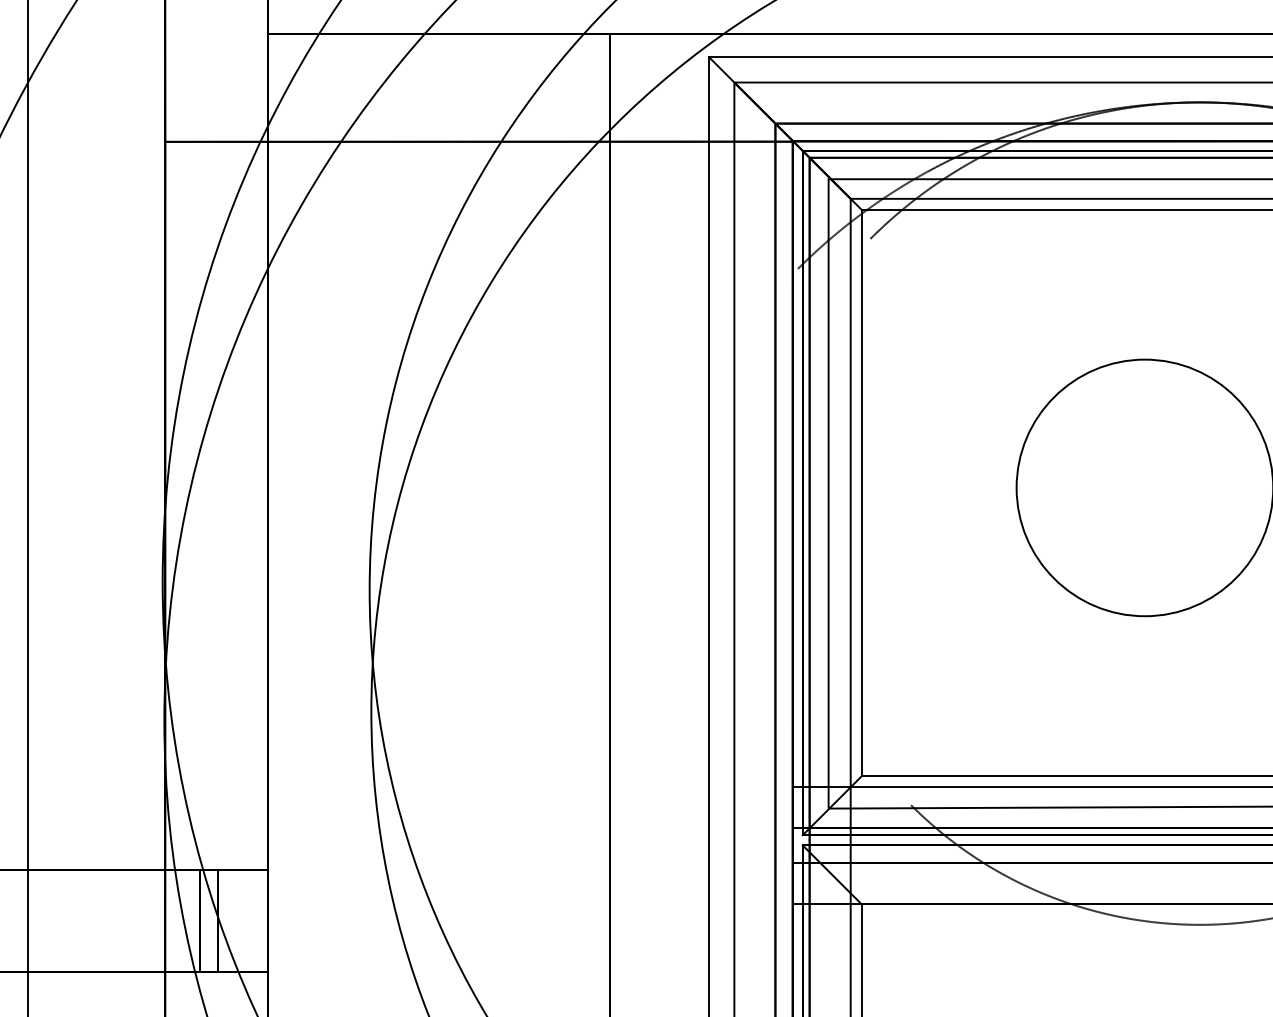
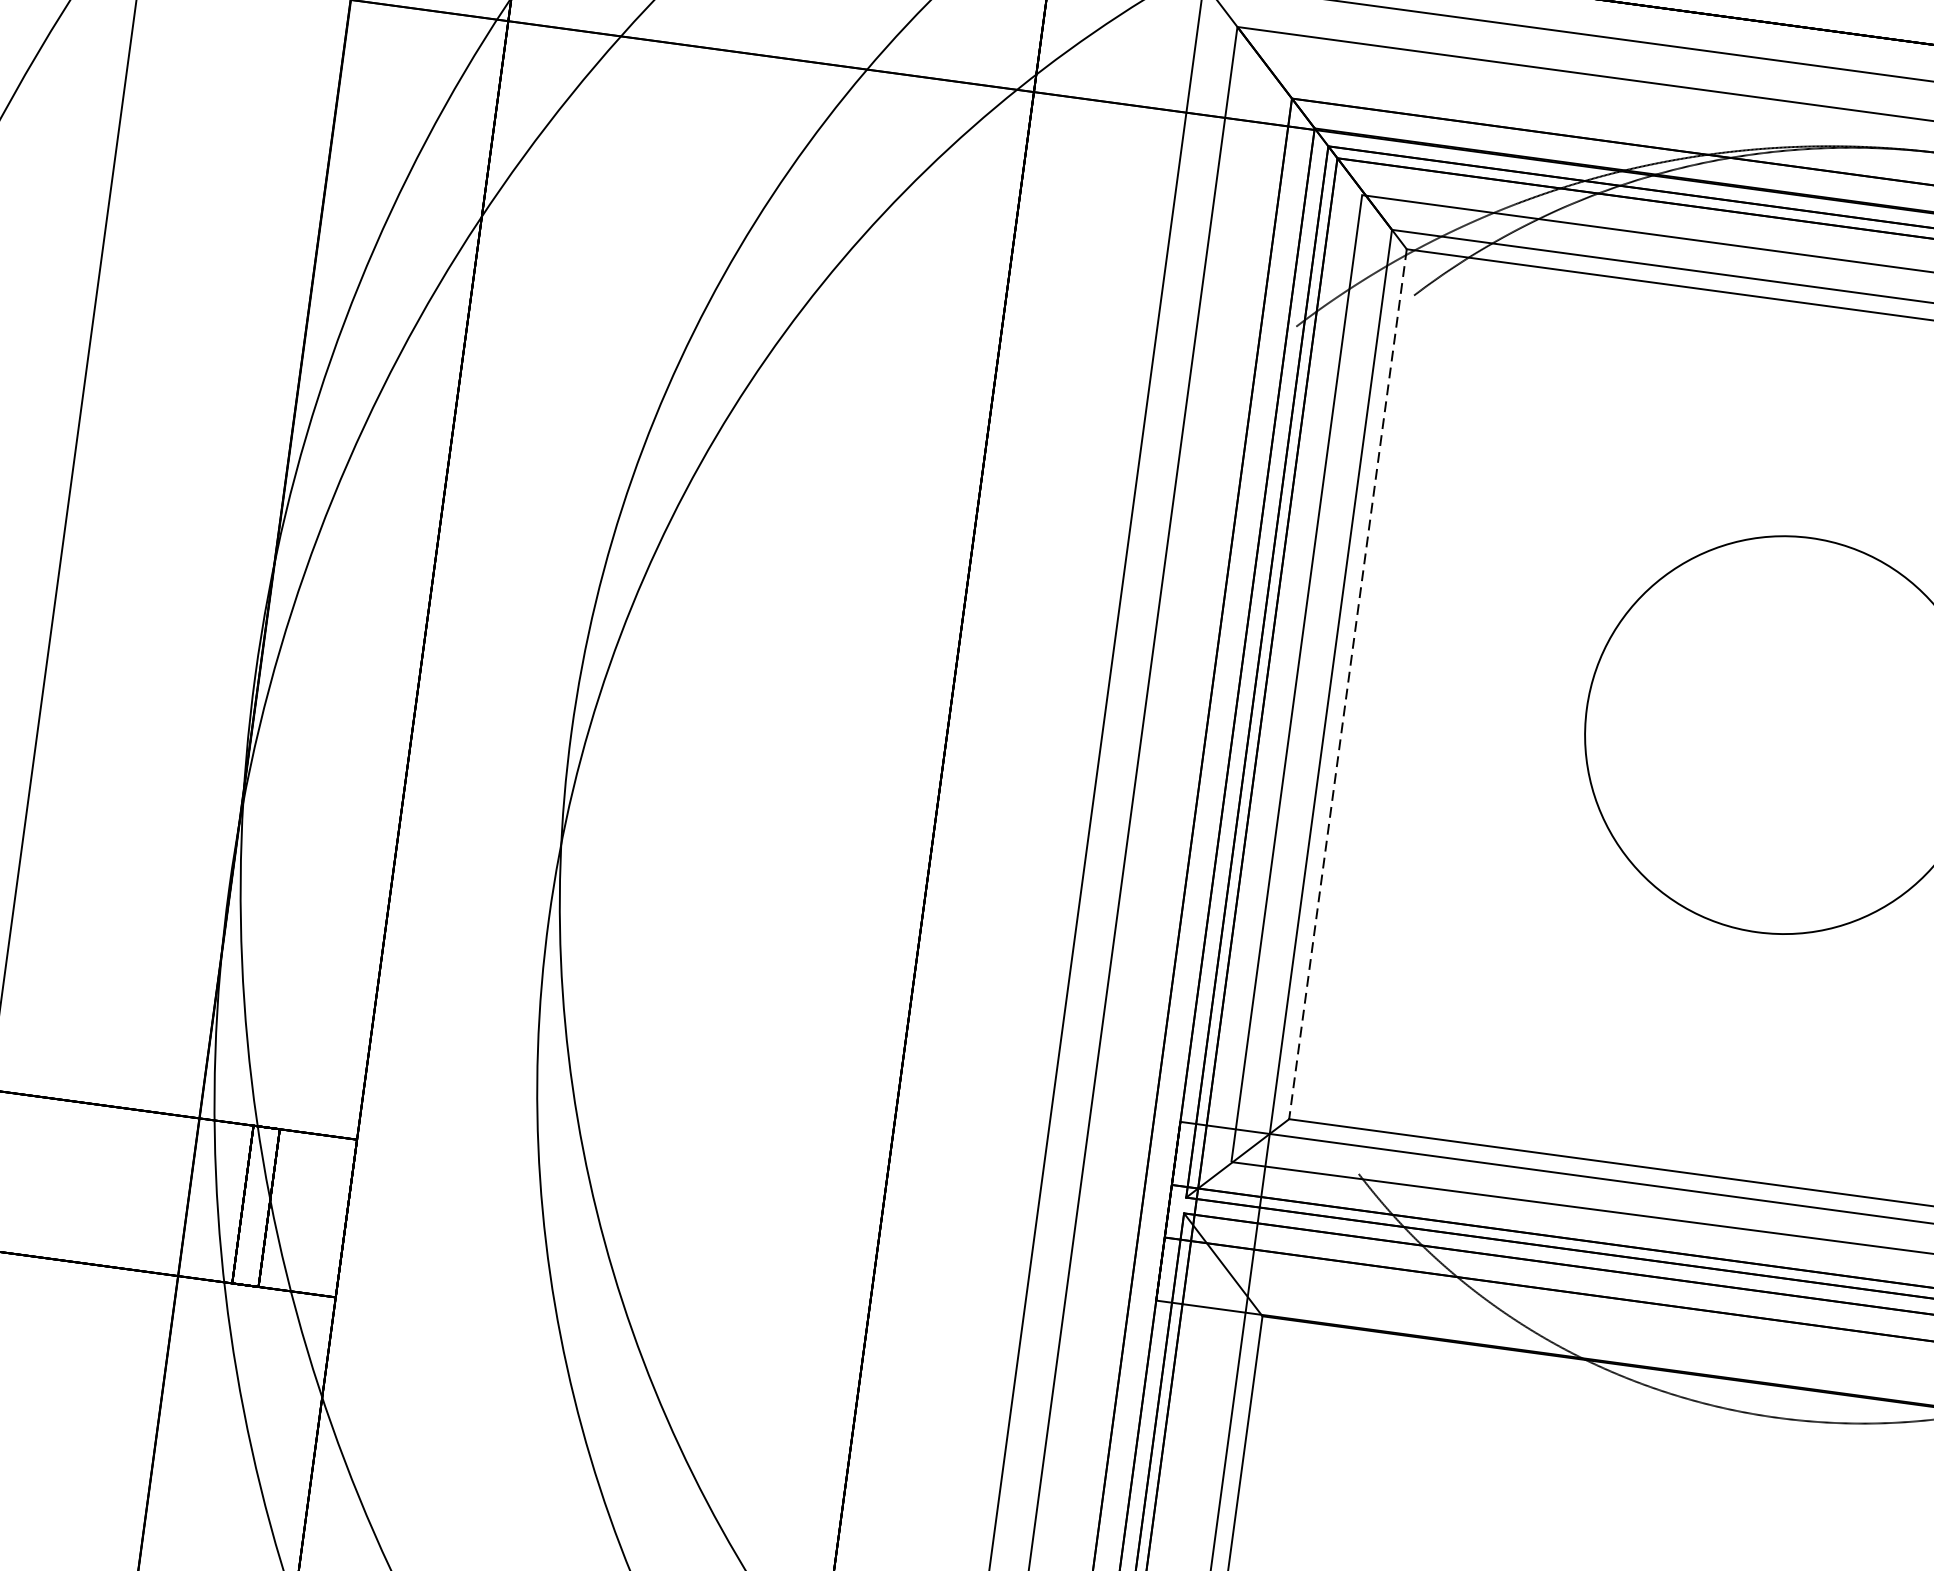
line: (861, 493) -> (1347, 684), solid -> dashed

